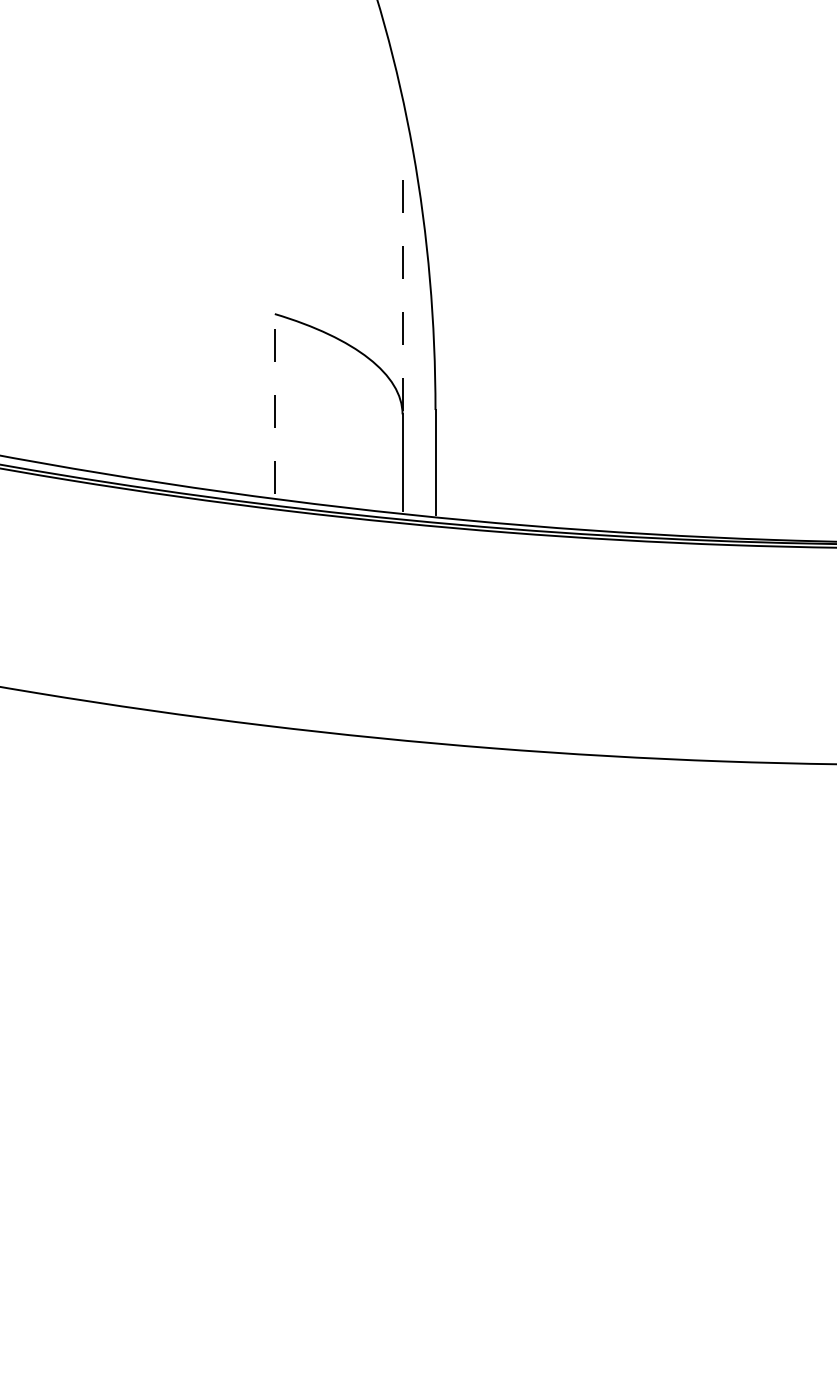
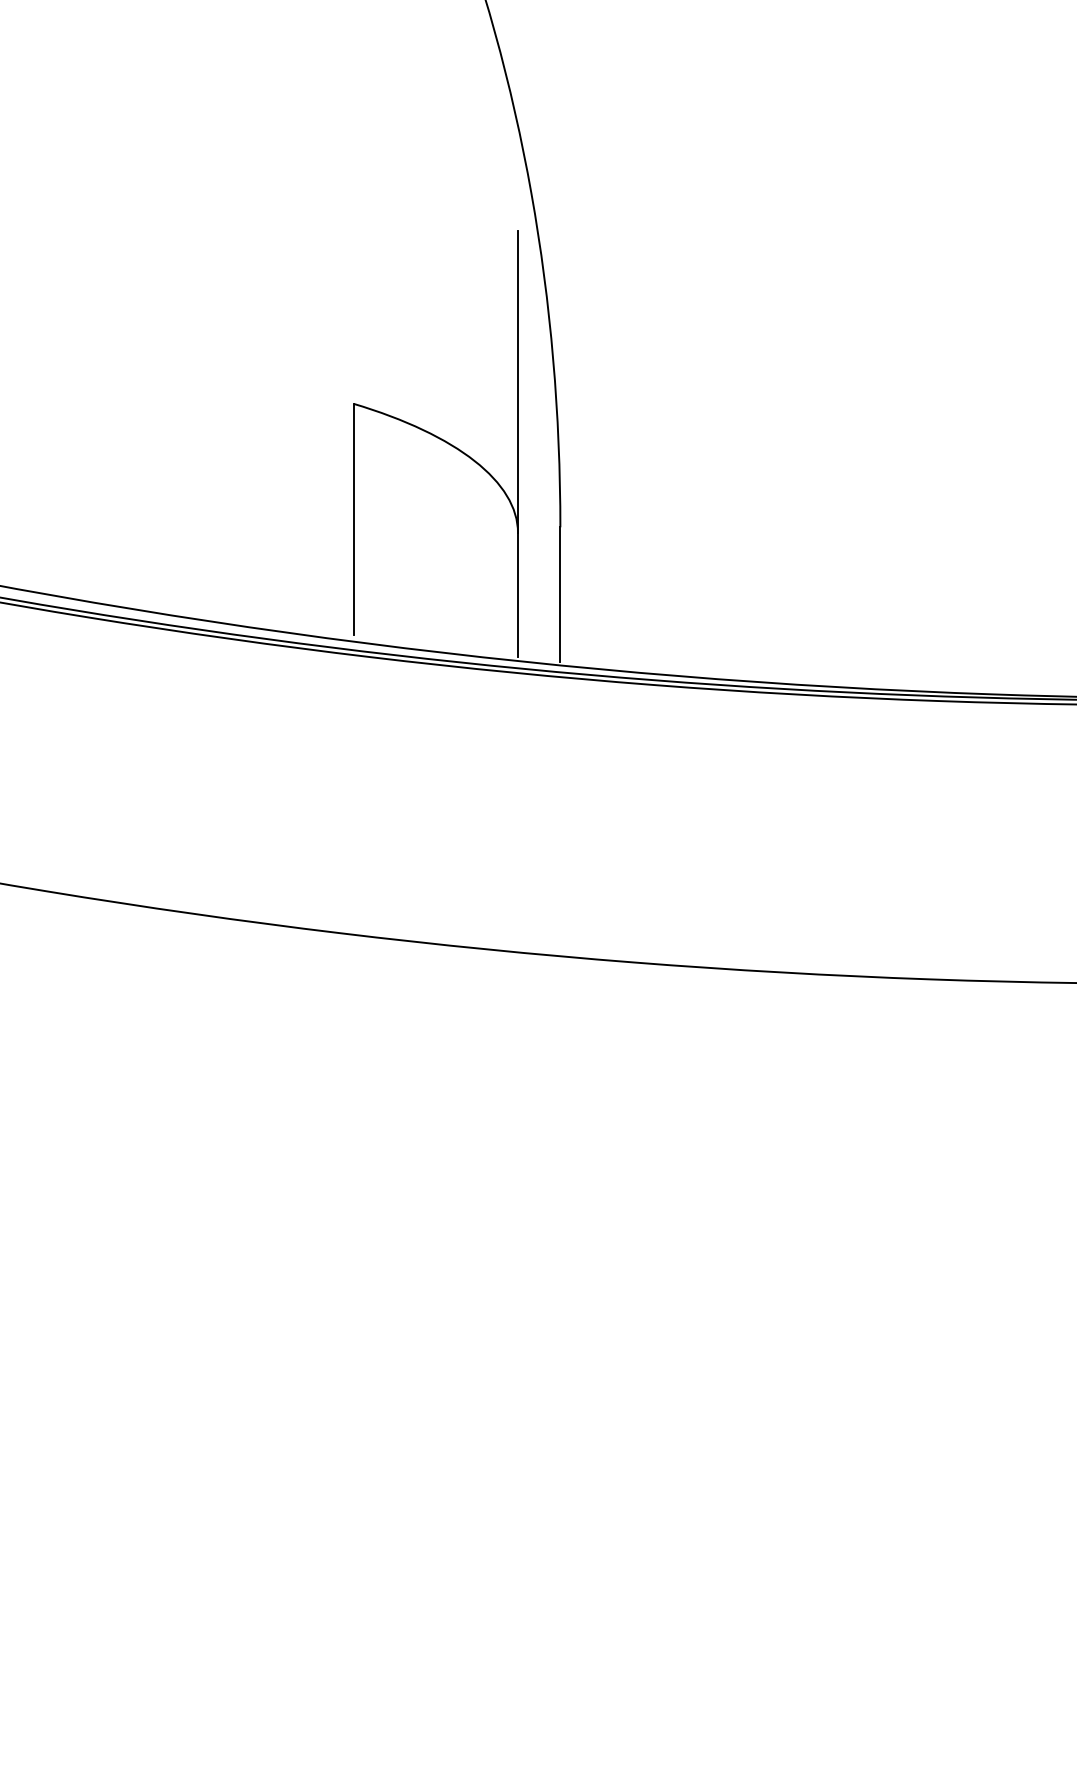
line: (402, 297) -> (517, 382), dashed -> solid
line: (274, 403) -> (353, 519), dashed -> solid

